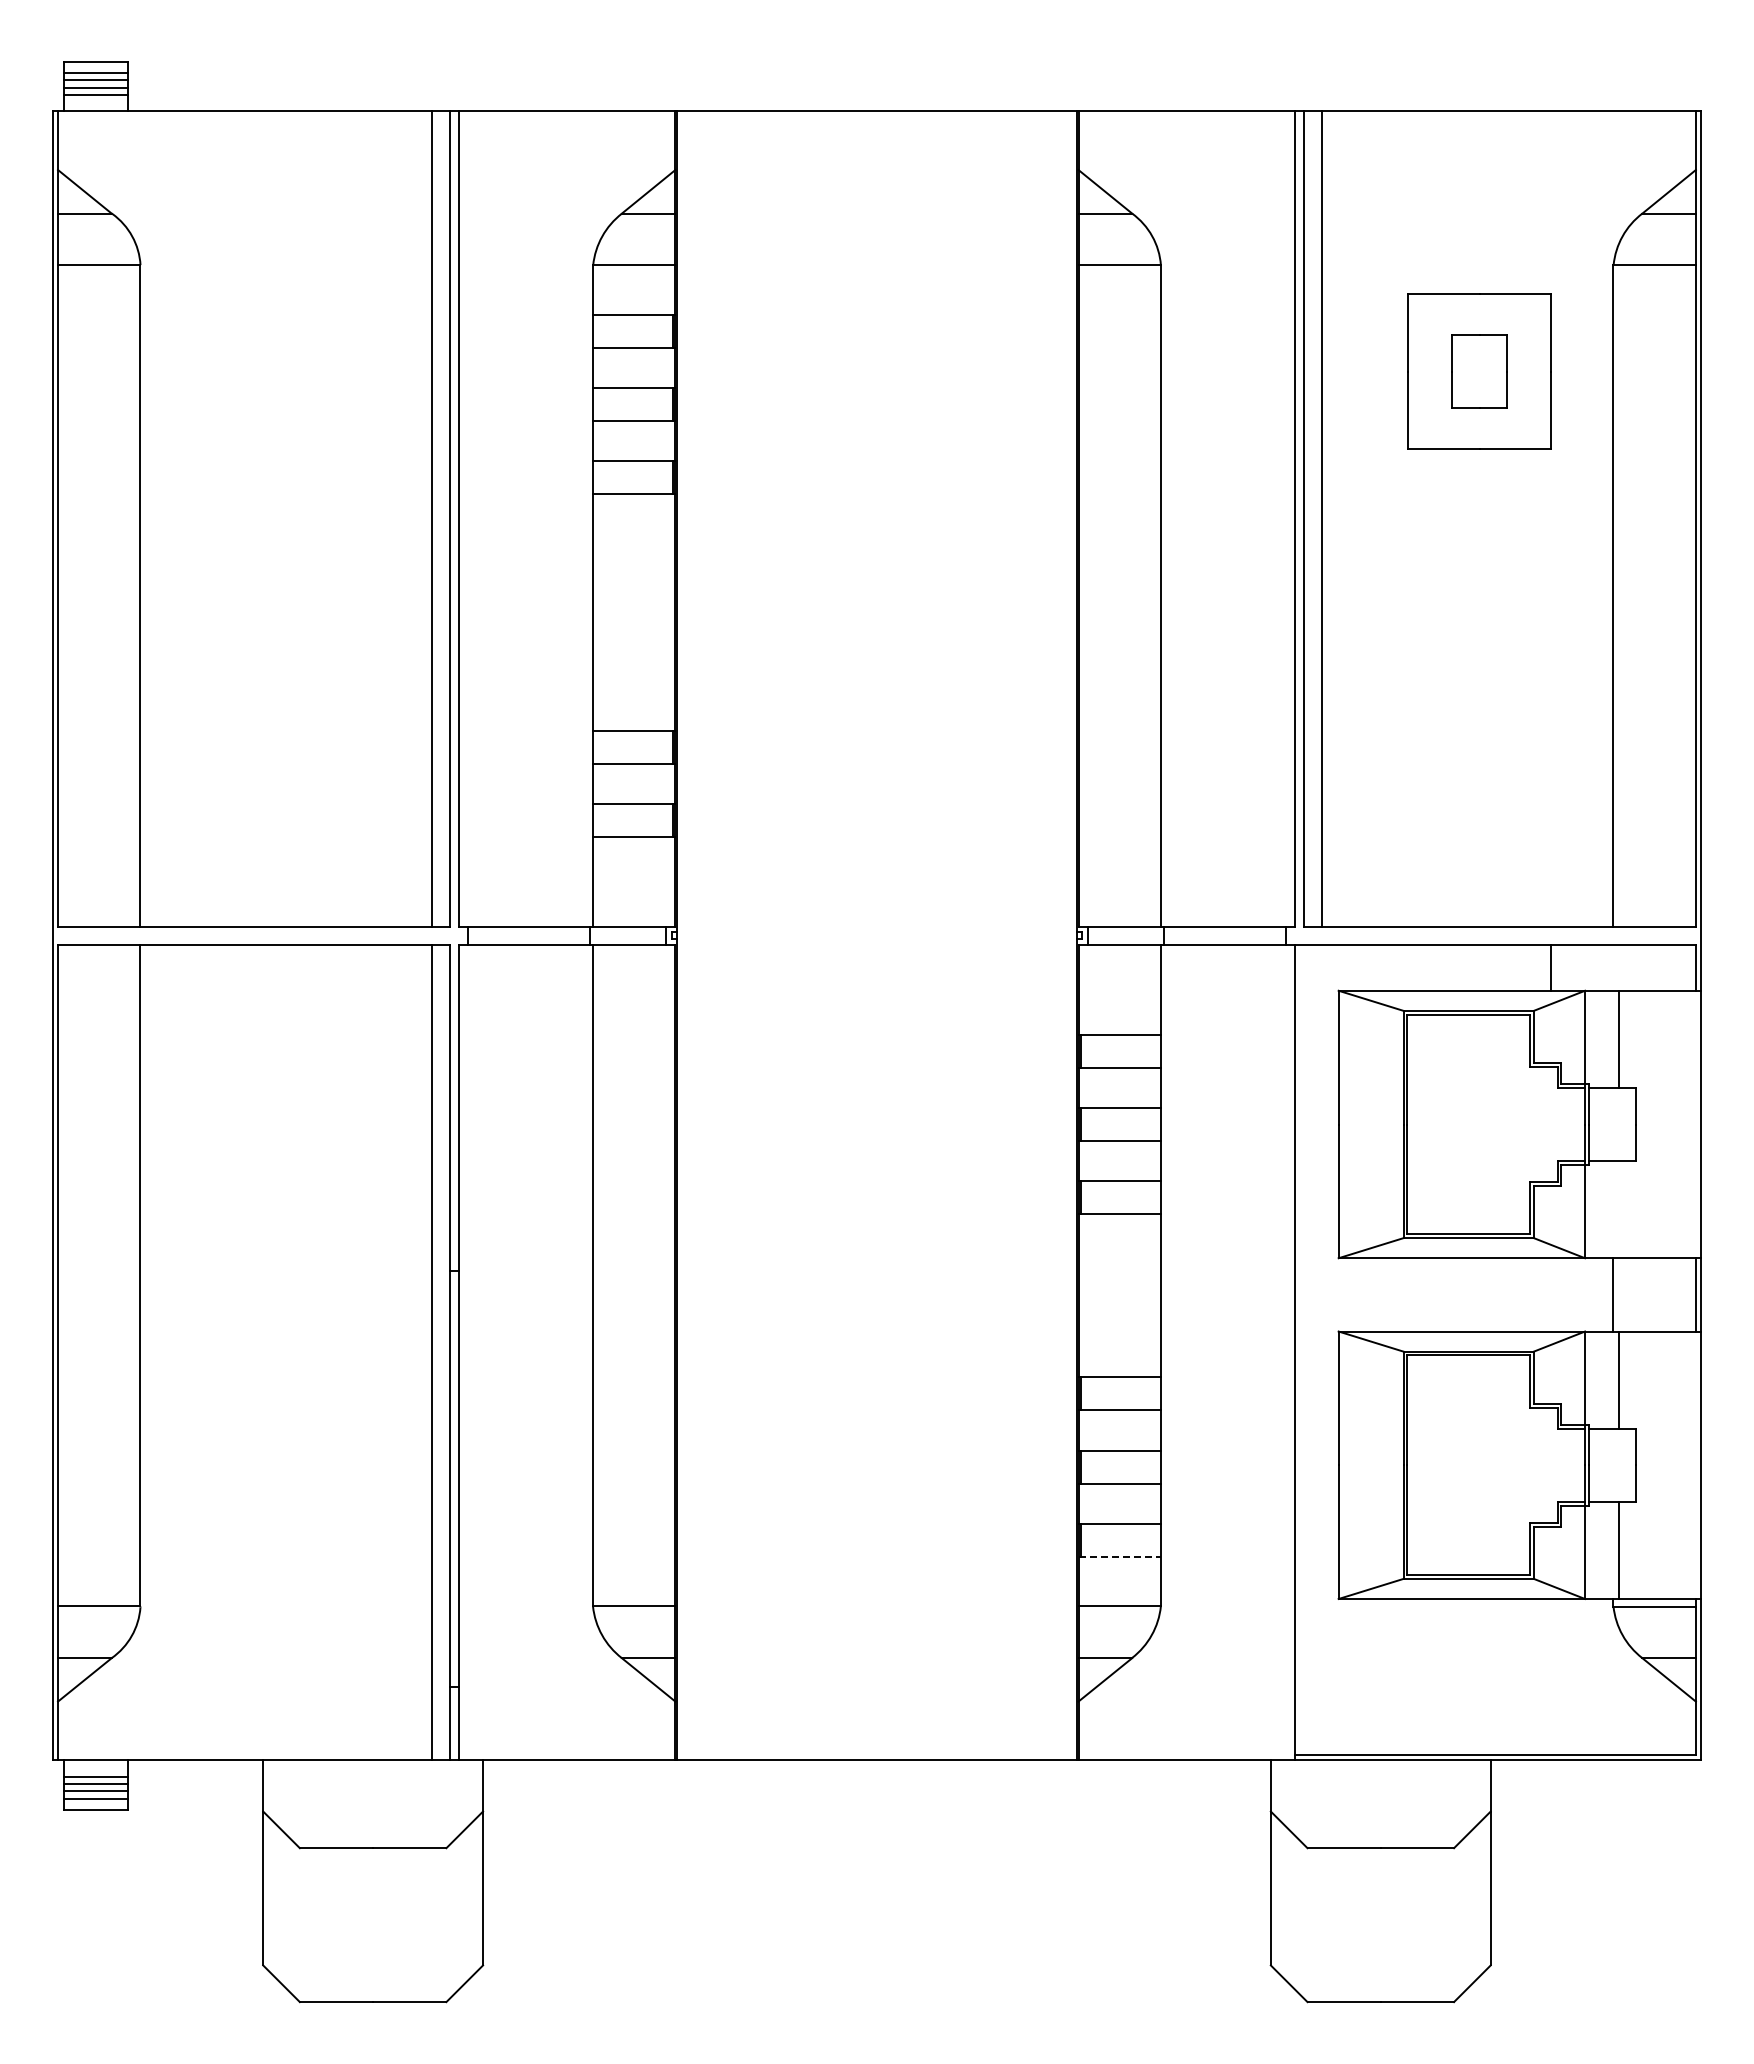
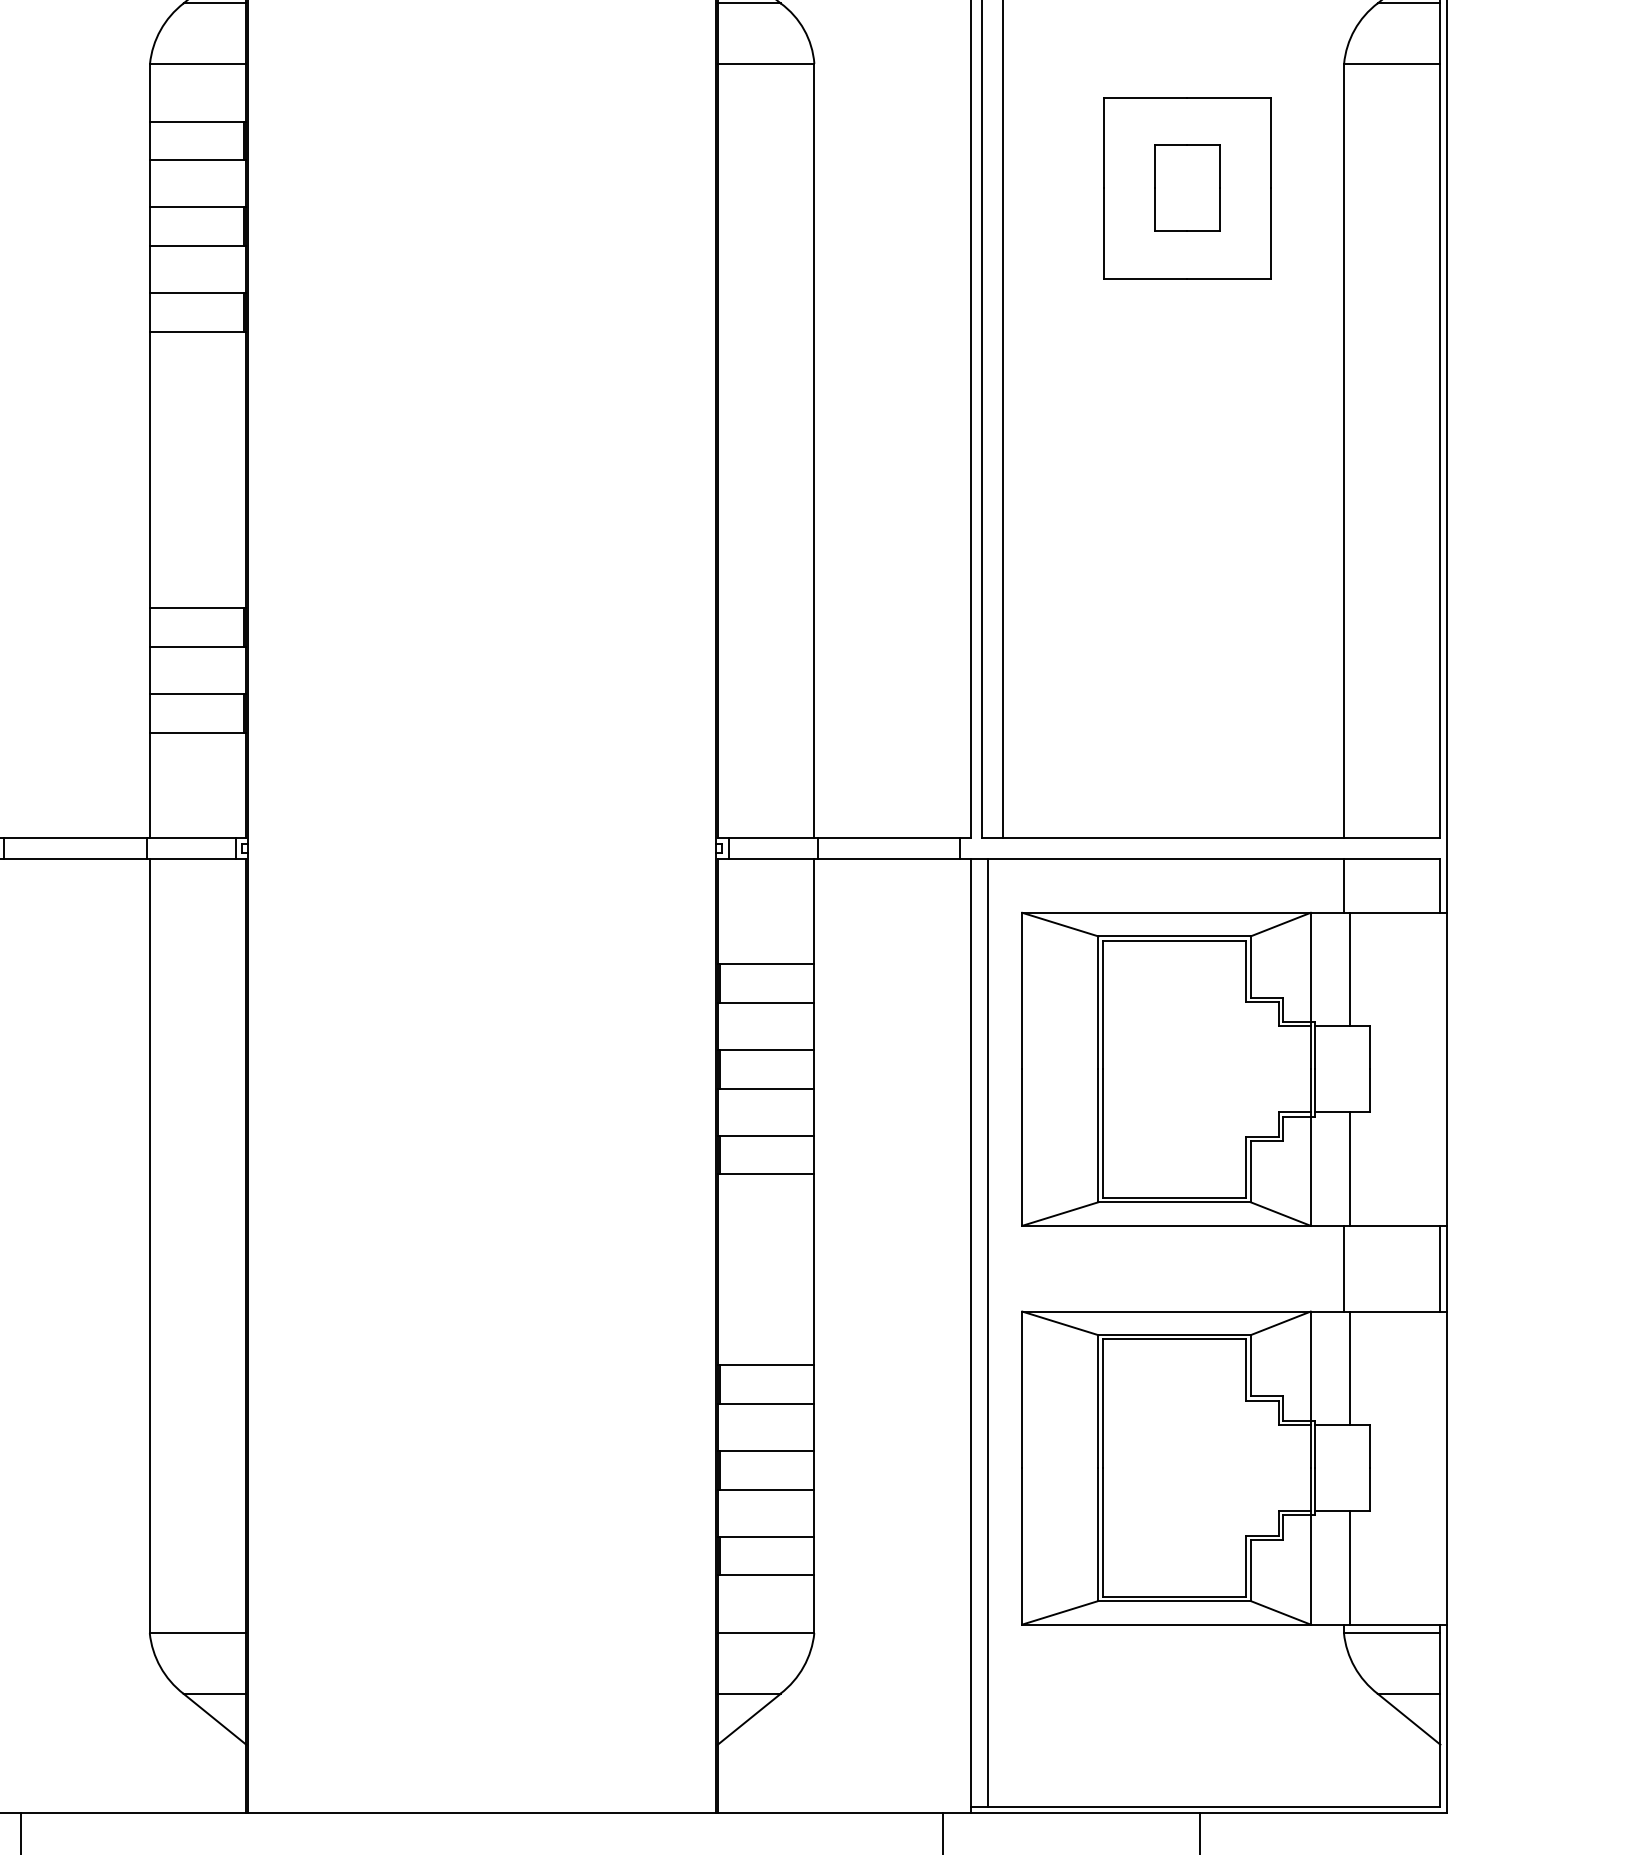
line: (1551, 967) -> (1343, 885), moved
line: (1618, 1209) -> (1349, 1168), added
line: (1309, 1349) -> (988, 1332), added
line: (1120, 1556) -> (767, 1574), dashed -> solid

